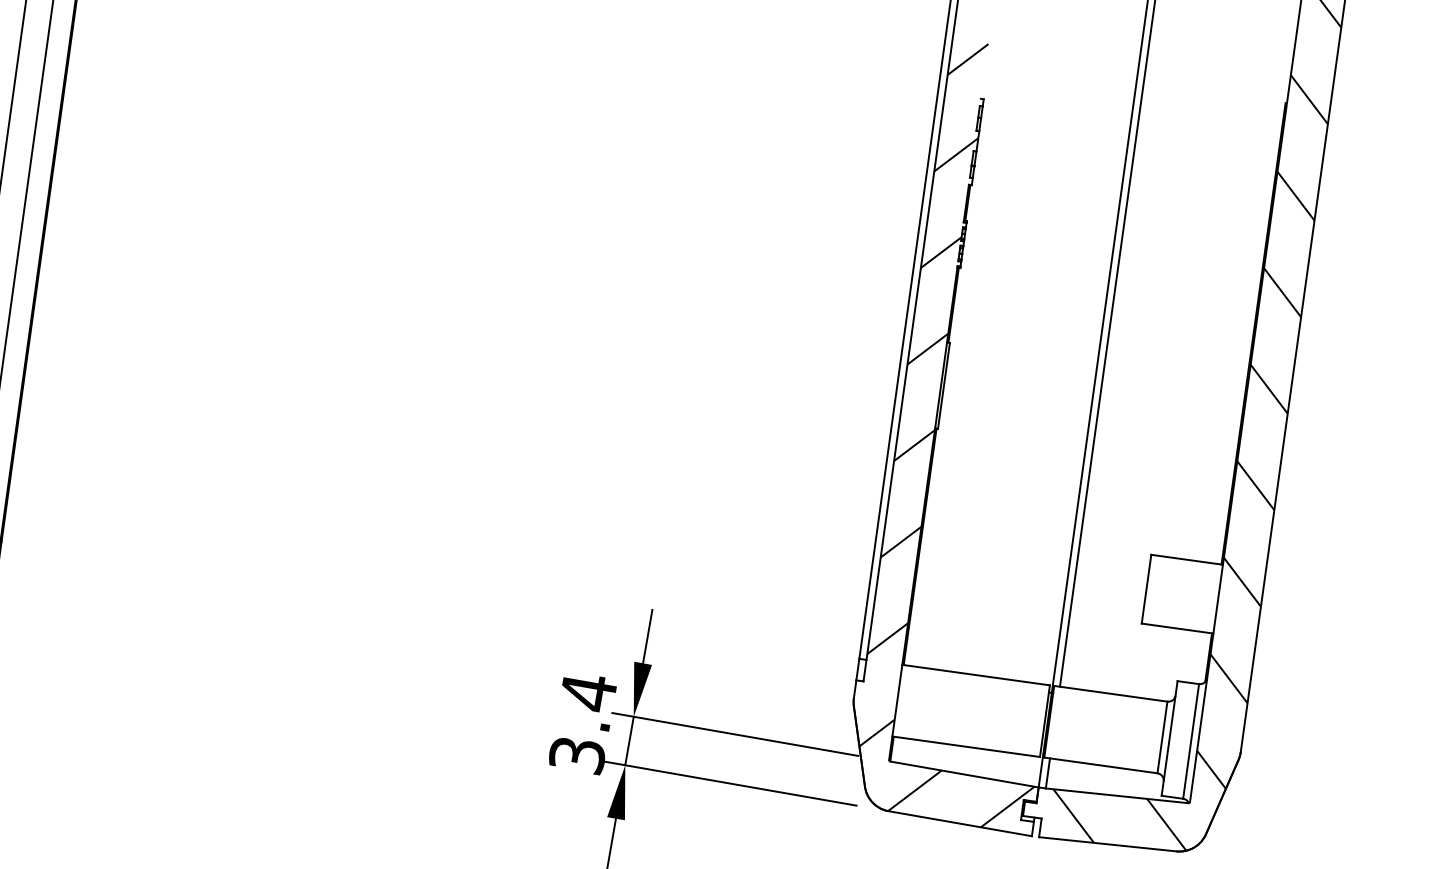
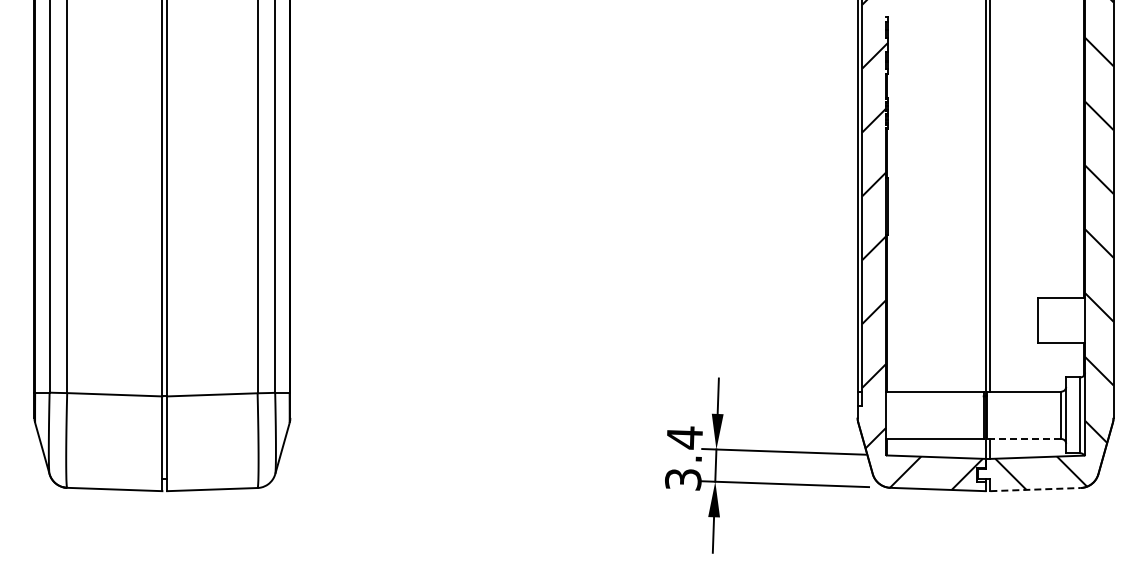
line: (1100, 766) -> (1023, 439), solid -> dashed
line: (1109, 844) -> (1036, 489), solid -> dashed

